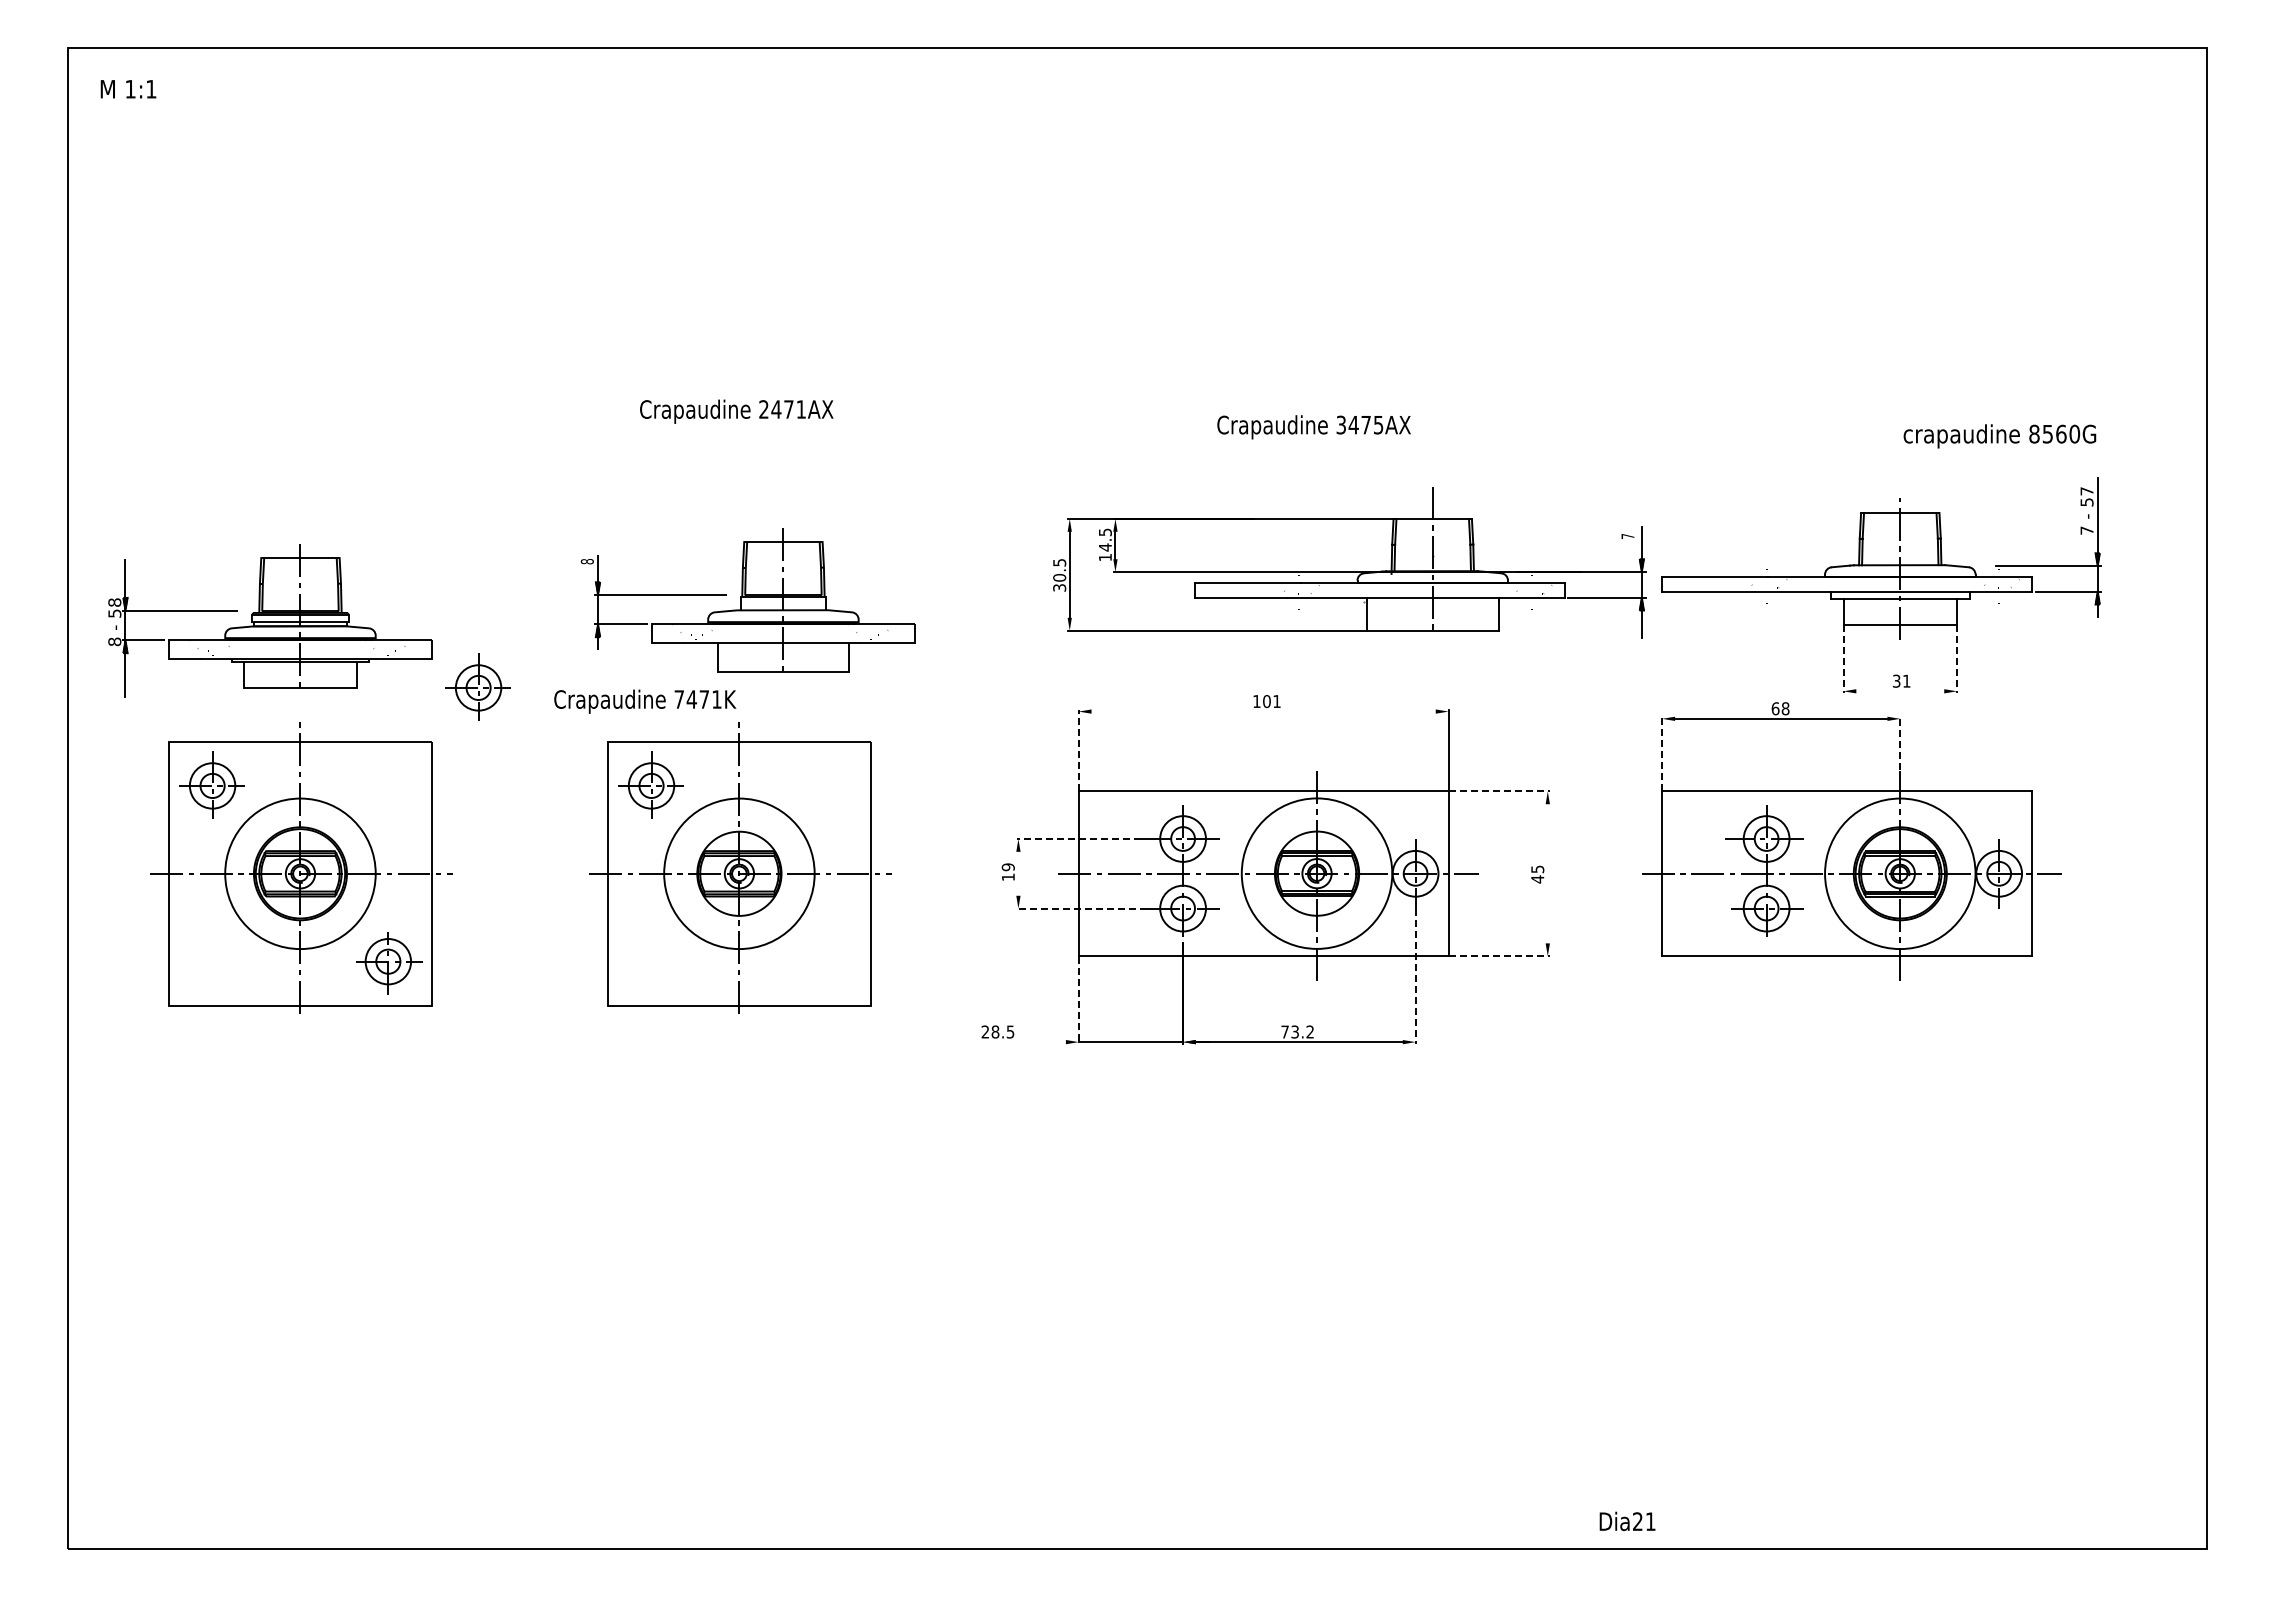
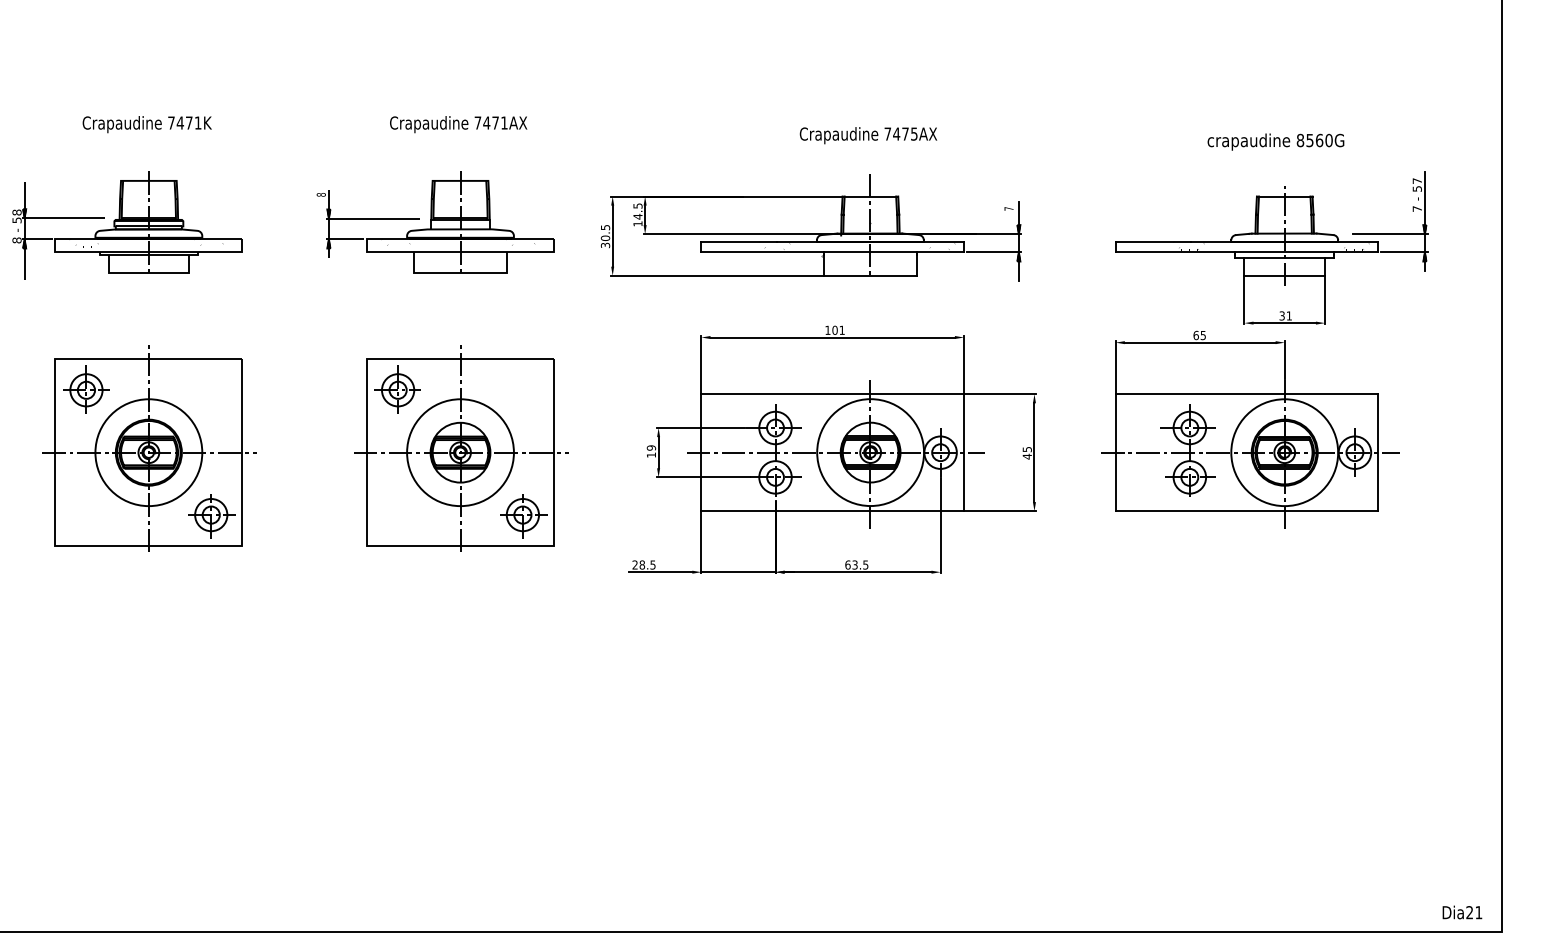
text: (763, 409) -> (477, 123), 2471AX -> 7471AX
text: (1340, 424) -> (887, 133), 3475AX -> 7475AX
text: (1999, 436) -> (1275, 142), moved
part: (1349, 562) -> (811, 227), moved
part: (747, 600) -> (435, 222), moved
part: (270, 620) -> (127, 225), moved
line: (1843, 659) -> (1244, 300), dashed -> solid
line: (1957, 659) -> (1325, 300), dashed -> solid
part: (477, 686) -> (274, 319), removed
line: (1900, 691) -> (1284, 323), added
text: (645, 701) -> (147, 124), moved
text: (1785, 708) -> (1203, 335), 68 -> 65
line: (1263, 711) -> (832, 337), added
line: (1900, 743) -> (1284, 360), dashed -> solid
line: (1078, 750) -> (701, 365), dashed -> solid
line: (1662, 753) -> (1115, 367), dashed -> solid
line: (1499, 791) -> (1000, 394), dashed -> solid
line: (1078, 839) -> (701, 428), dashed -> solid
line: (1018, 873) -> (658, 452), added
line: (1547, 873) -> (1034, 452), added
line: (1081, 908) -> (703, 477), dashed -> solid
line: (1499, 956) -> (1000, 511), dashed -> solid
part: (828, 963) -> (523, 516), added
line: (1415, 976) -> (940, 525), dashed -> solid
line: (1078, 1000) -> (701, 542), dashed -> solid
text: (1297, 1031) -> (856, 564), 73.2 -> 63.5
line: (1020, 1042) -> (660, 572), added
text: (1627, 1521) -> (1462, 912), moved

